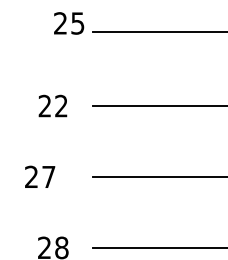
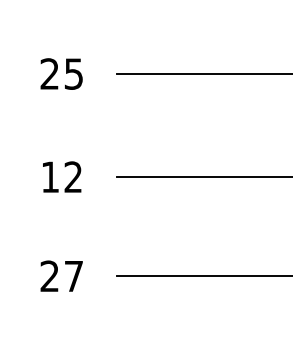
text: (69, 23) -> (62, 74), moved
text: (44, 105) -> (49, 176), 22 -> 12
text: (40, 176) -> (62, 275), moved

